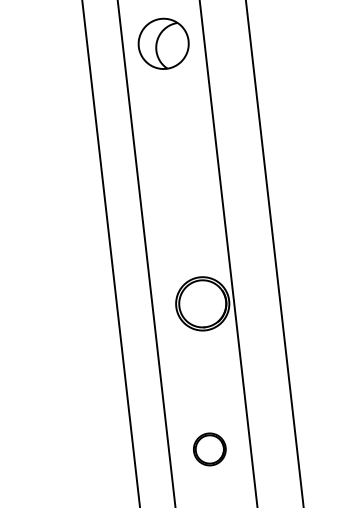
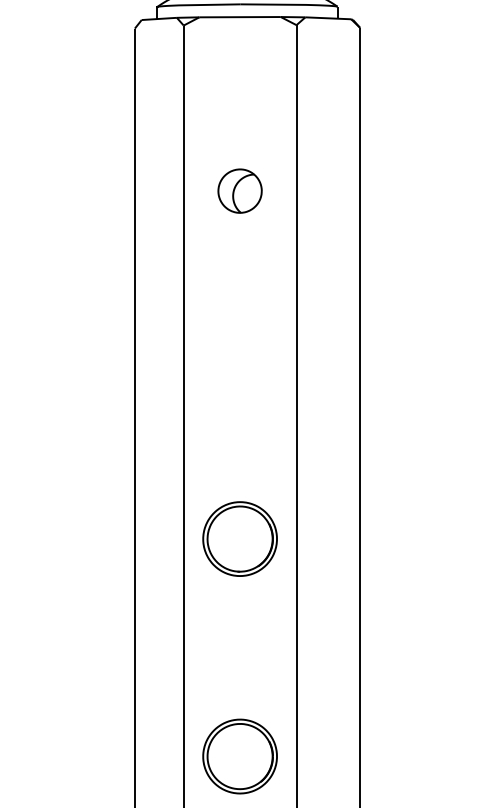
part: (163, 43) -> (239, 190), size x0.62
part: (202, 303) -> (239, 538), moved
part: (209, 449) -> (239, 756), size x1.67

